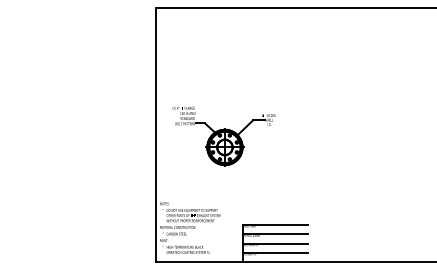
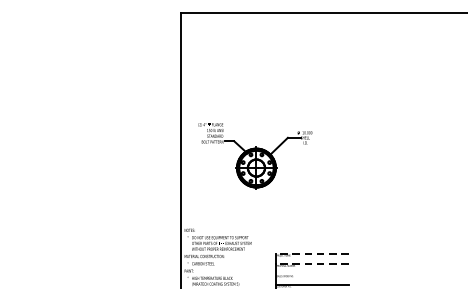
line: (275, 225) -> (312, 254), solid -> dashed
line: (275, 234) -> (312, 264), solid -> dashed
line: (275, 243) -> (312, 274), removed

